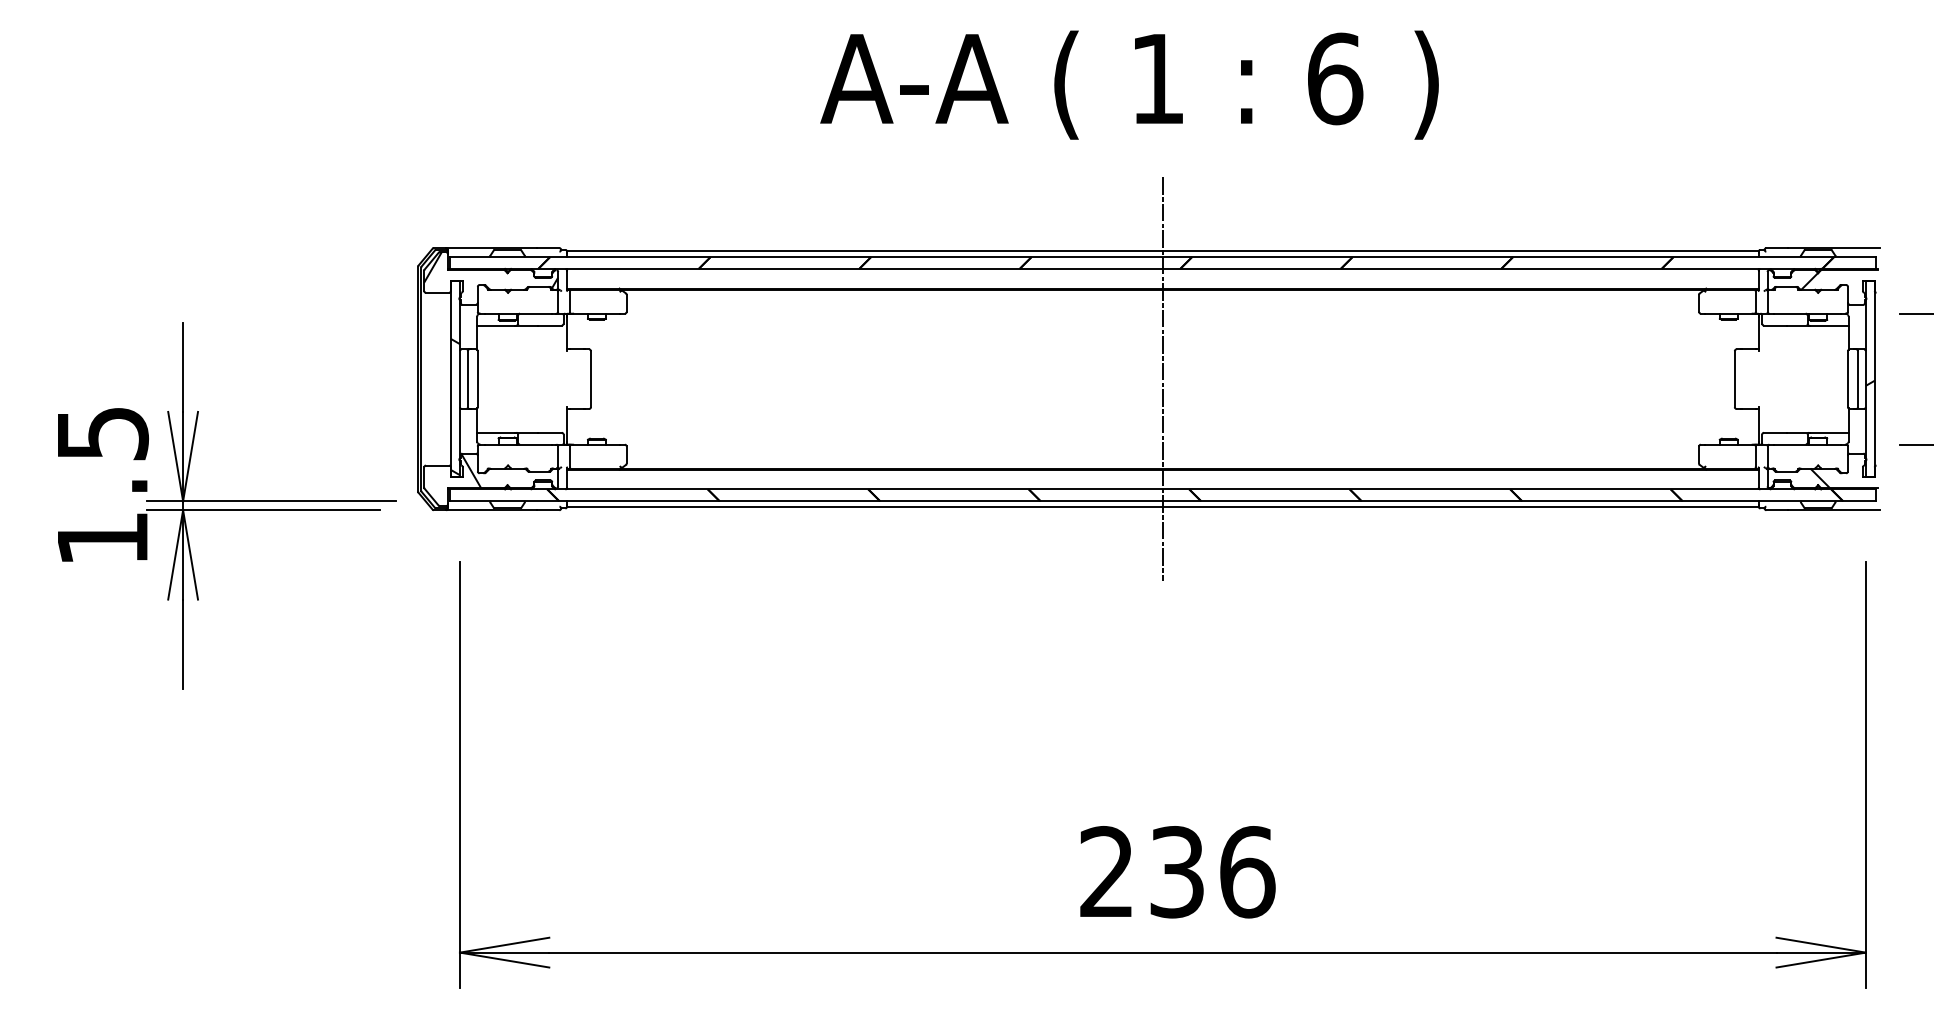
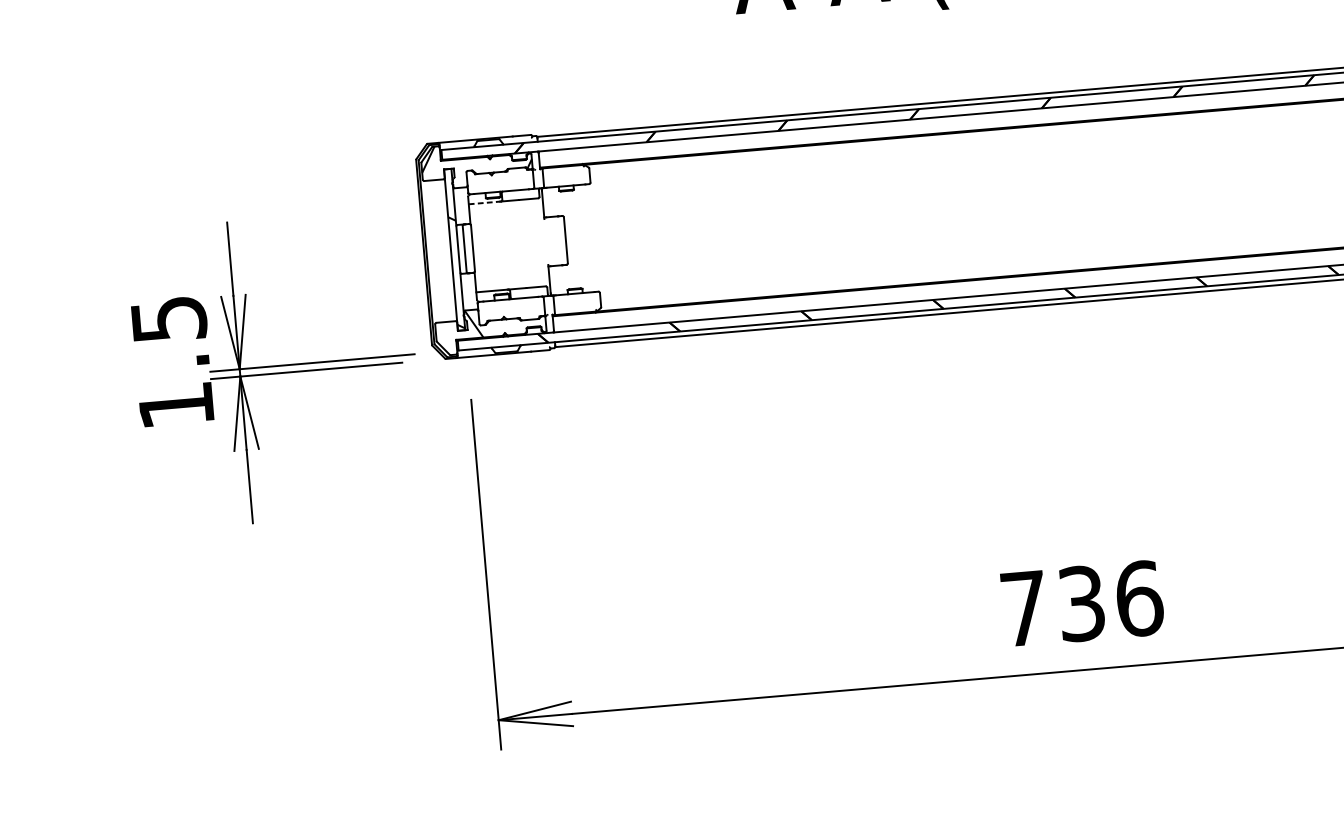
line: (496, 325) -> (484, 202), solid -> dashed
line: (1162, 379) -> (1035, 200), removed
text: (1106, 871) -> (1023, 608), 236 -> 736

